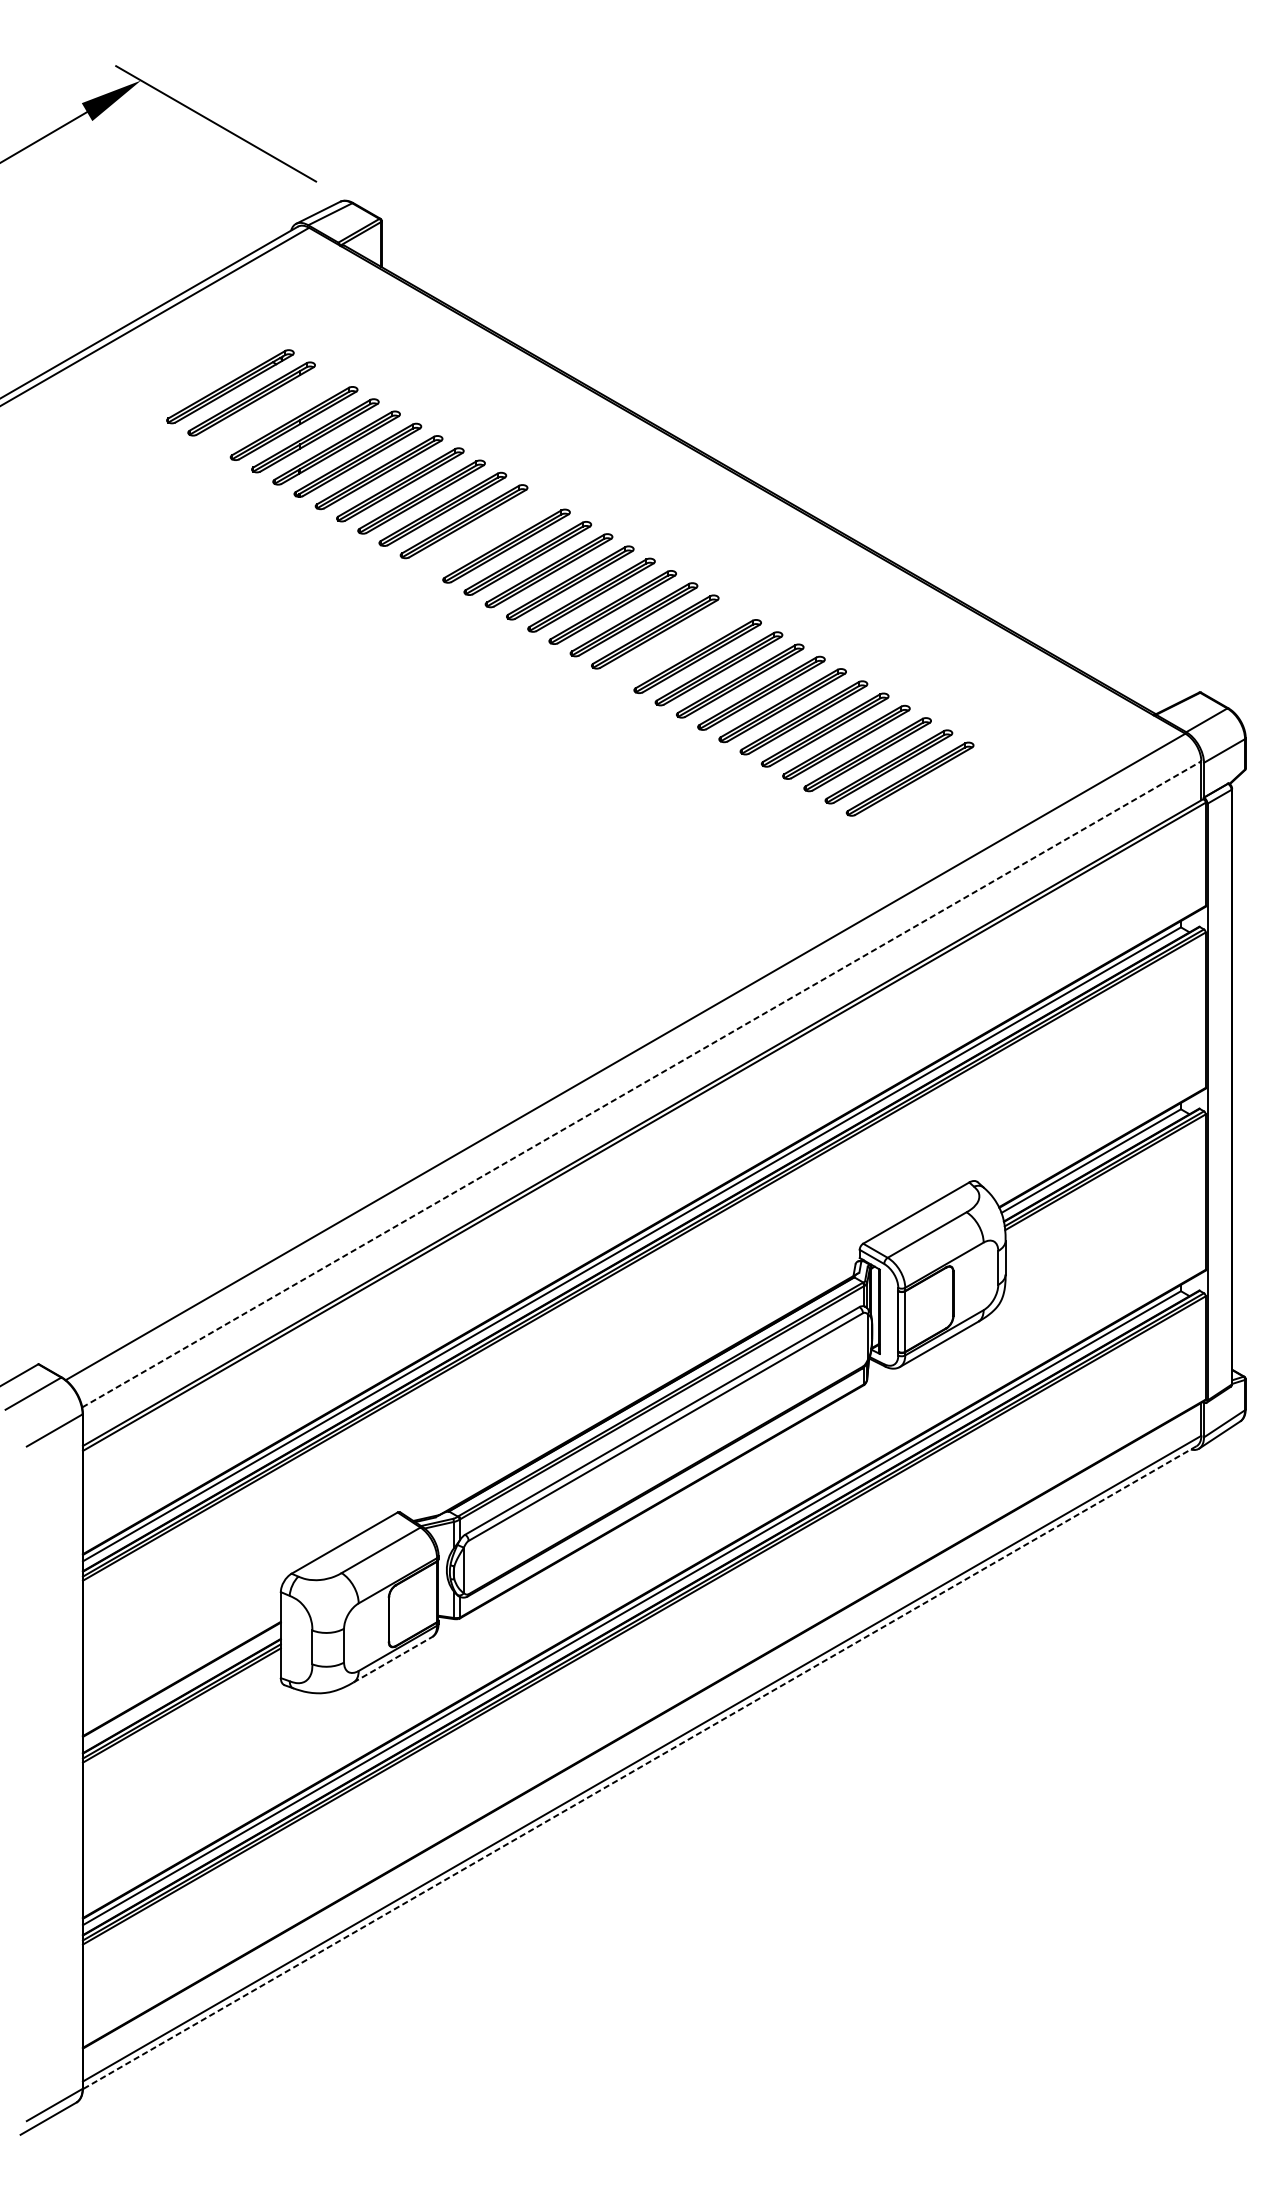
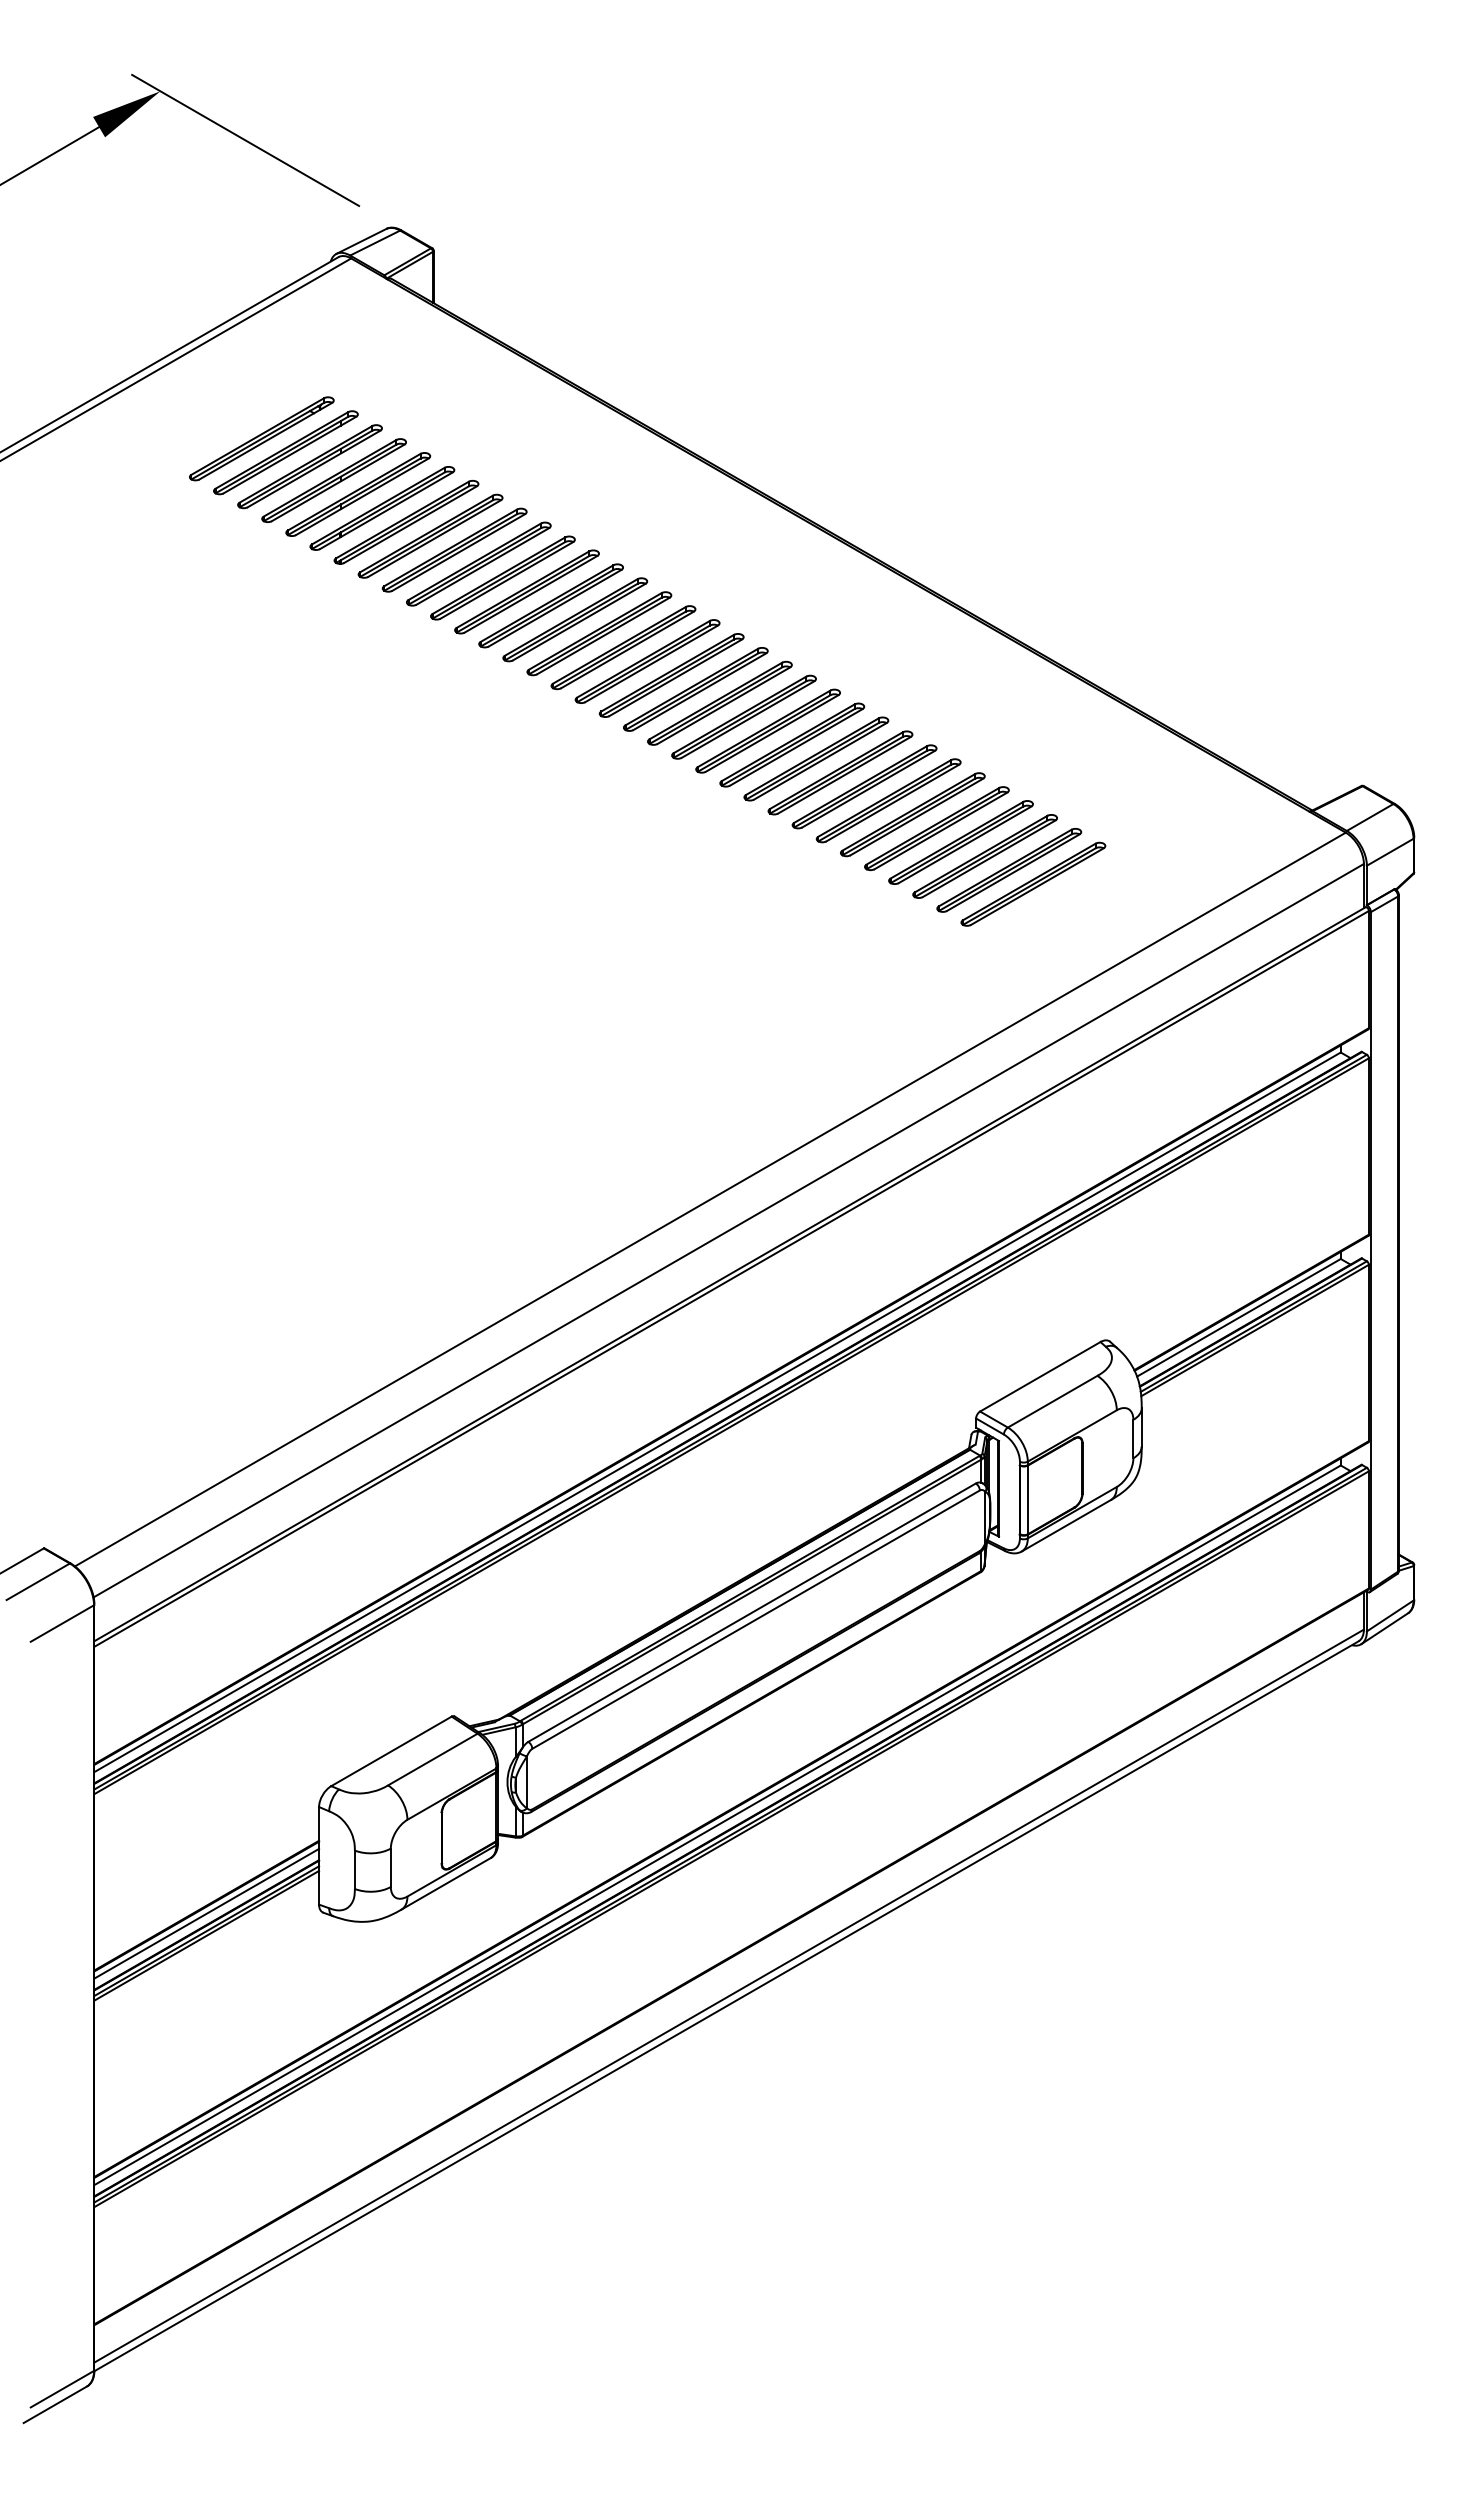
part: (272, 411) -> (309, 466), added
part: (484, 533) -> (550, 605), added
part: (675, 643) -> (767, 730), added
line: (642, 1084) -> (729, 1230), dashed -> solid
line: (393, 1659) -> (446, 1883), dashed -> solid
line: (181, 1685) -> (206, 1913), added
line: (639, 1767) -> (726, 2006), dashed -> solid

